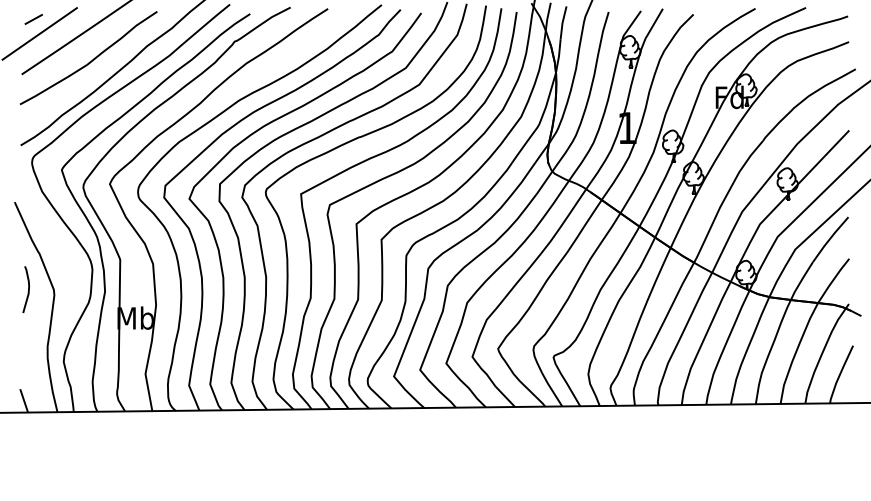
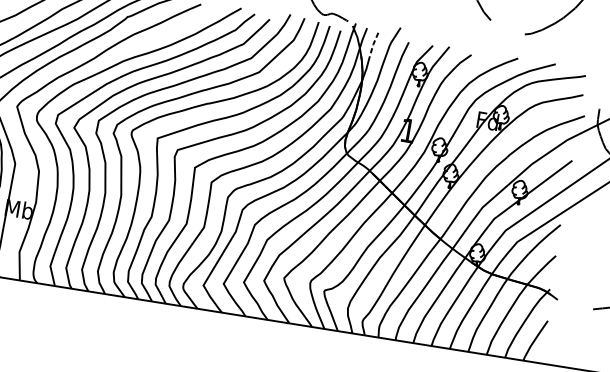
line: (562, 23) -> (373, 44), solid -> dashed

